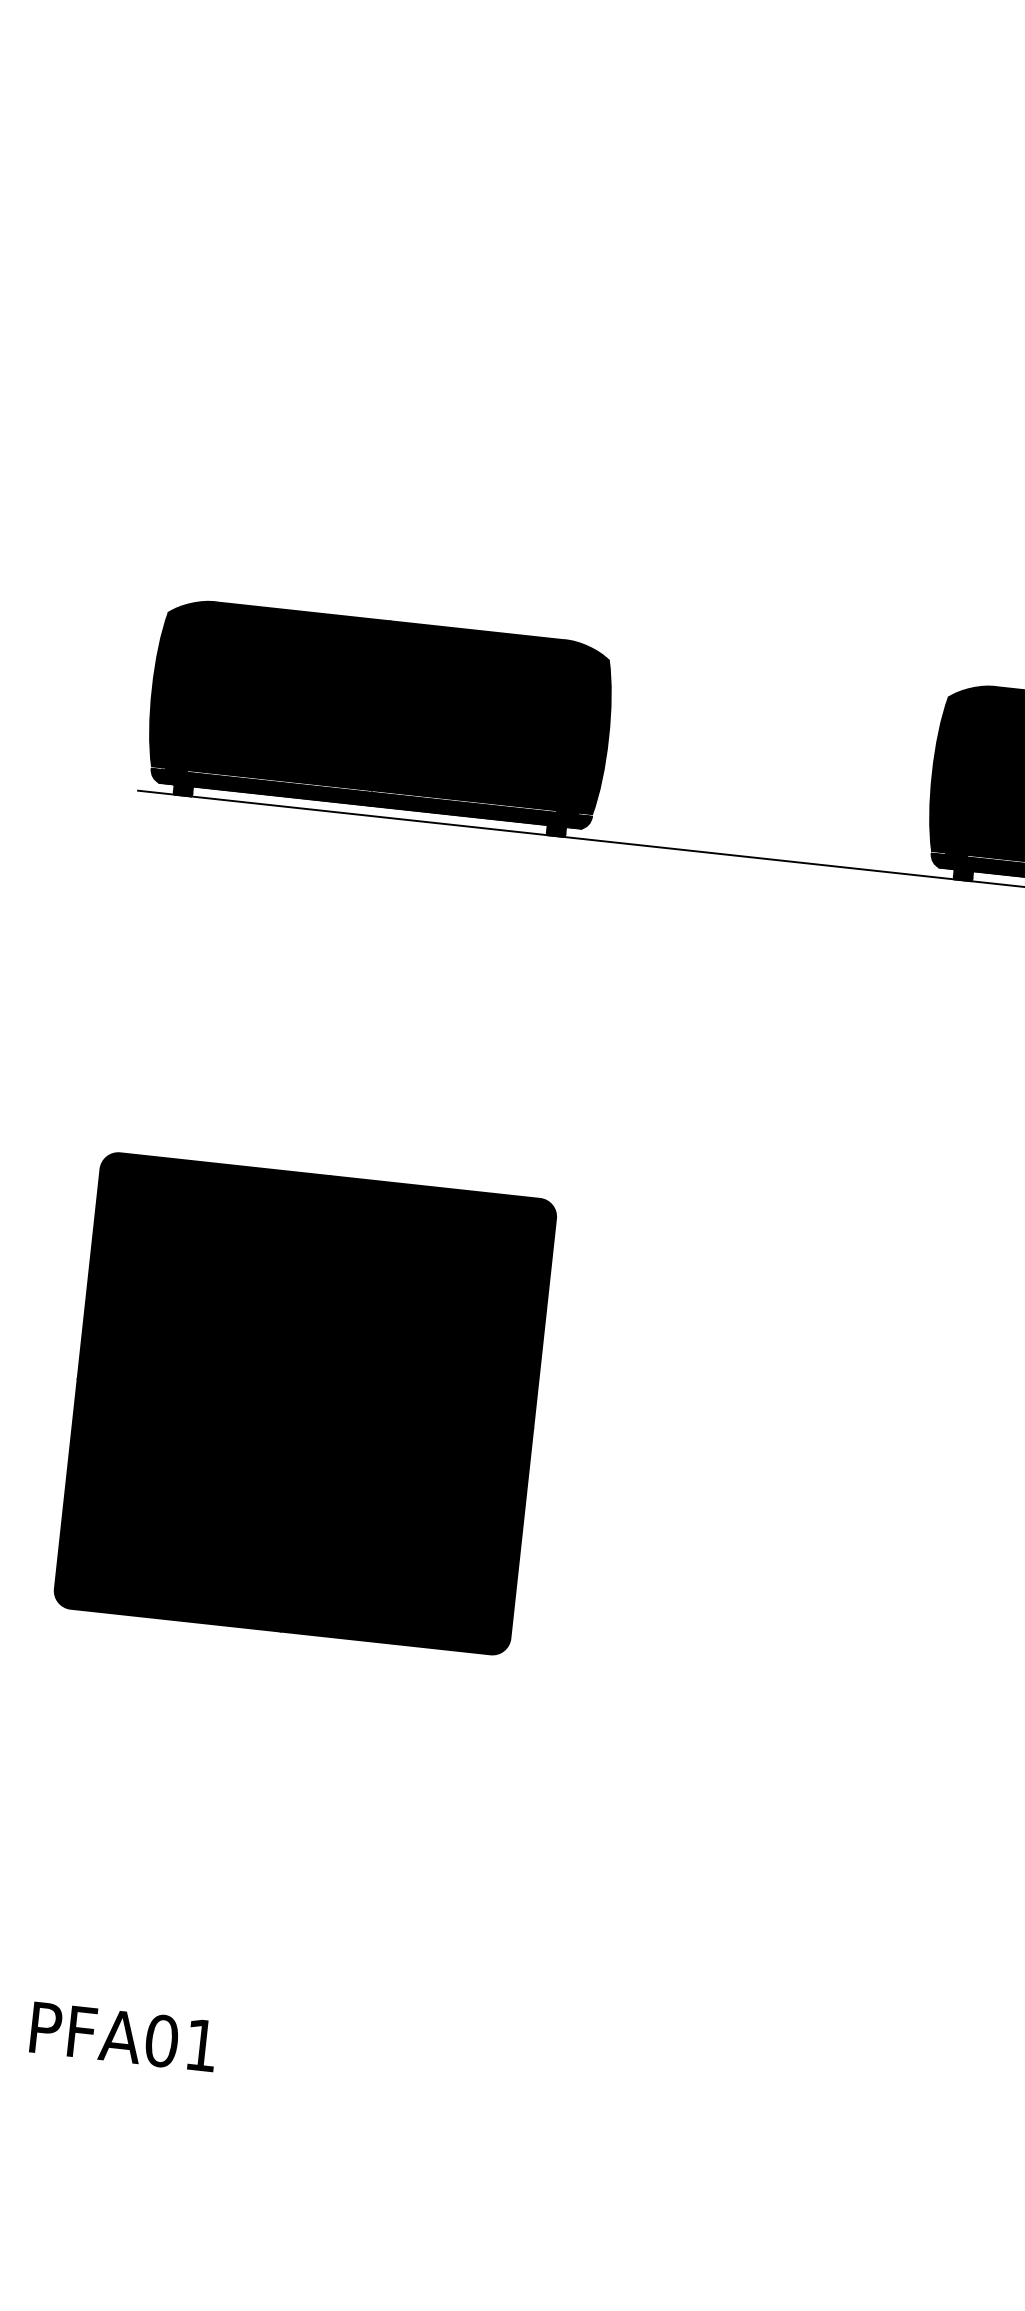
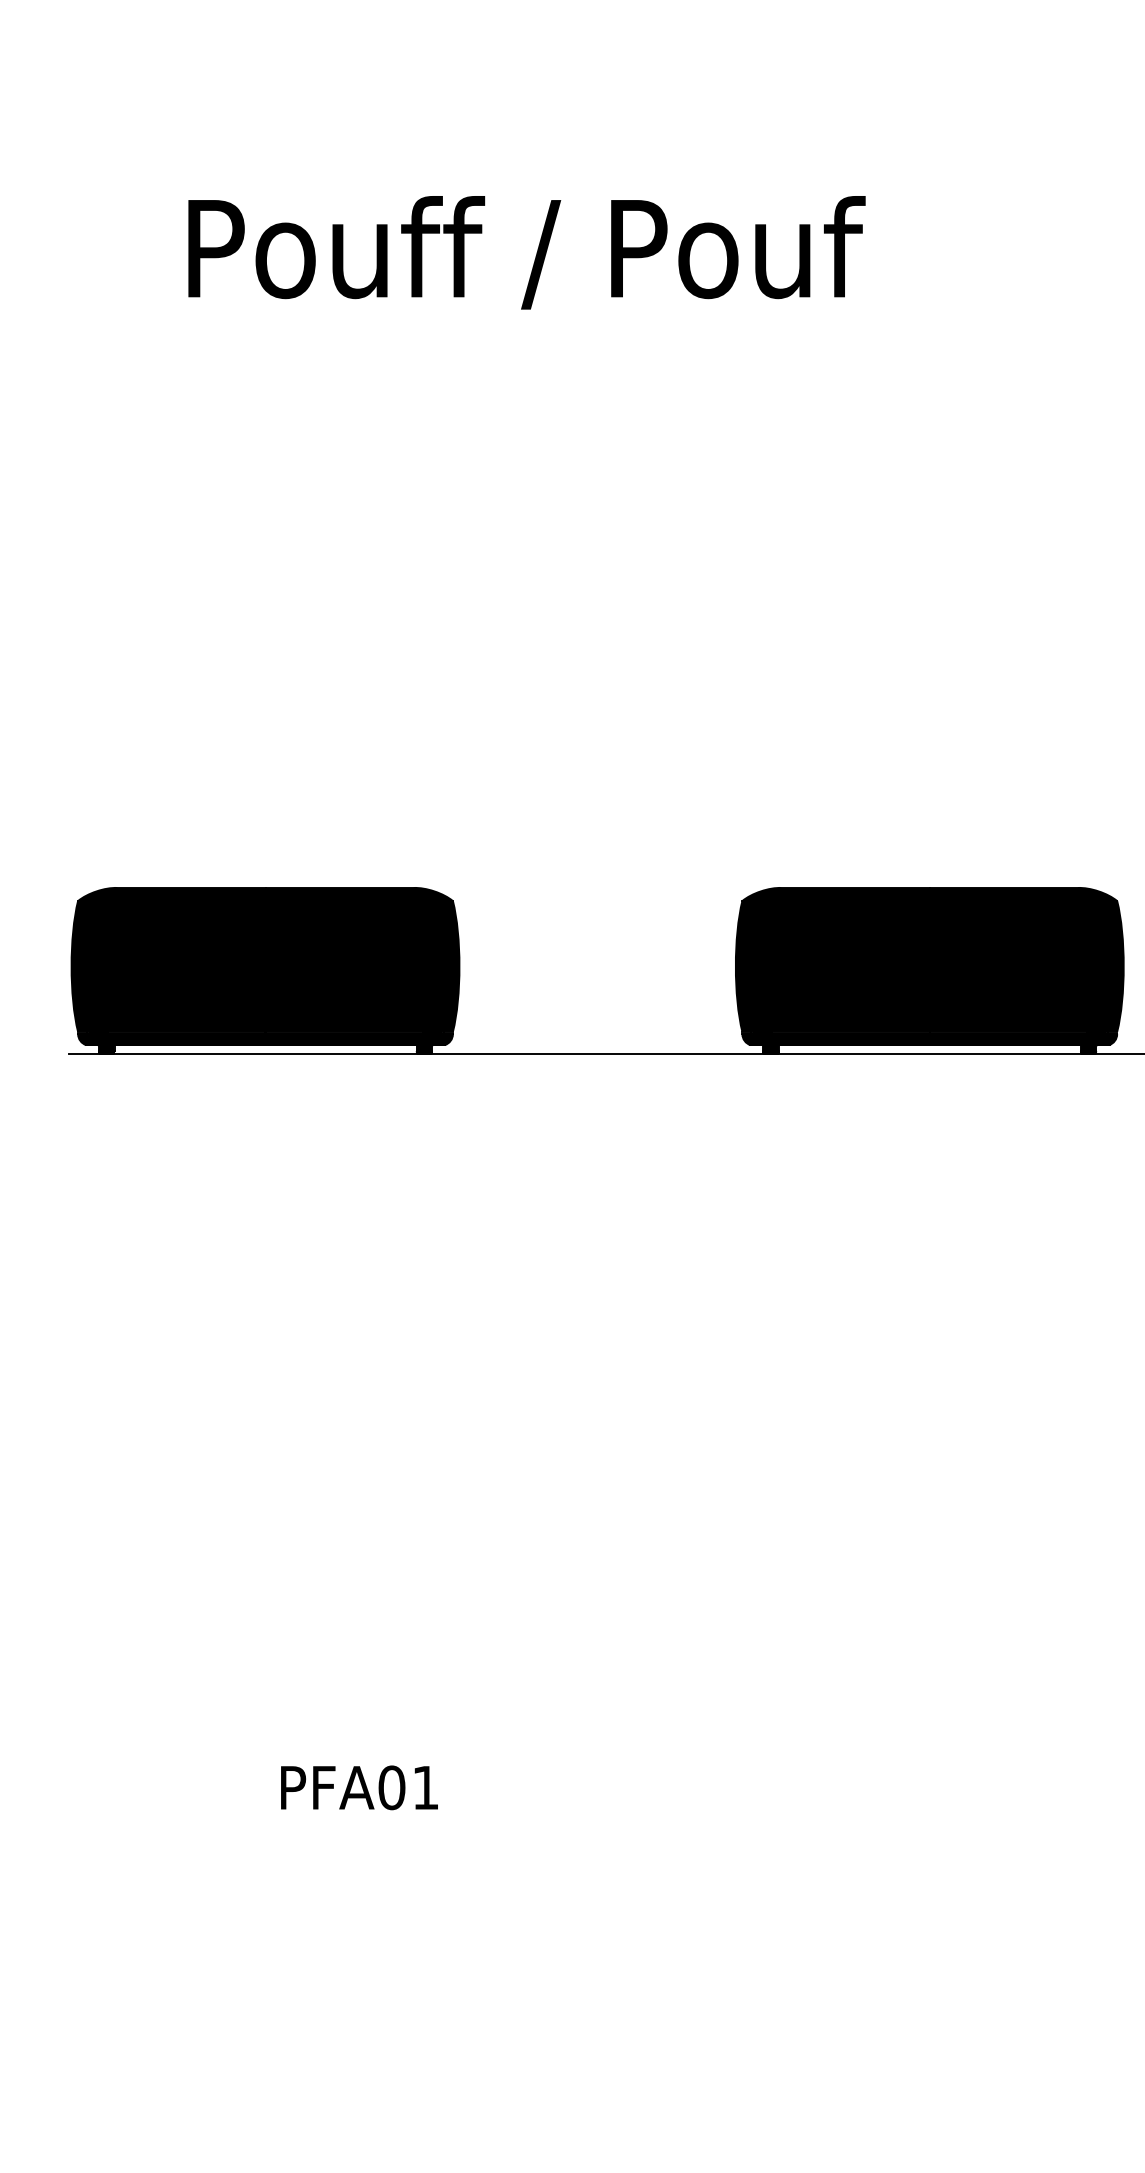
part: (305, 1403) -> (265, 1554), removed
text: (123, 2036) -> (359, 1787), moved

